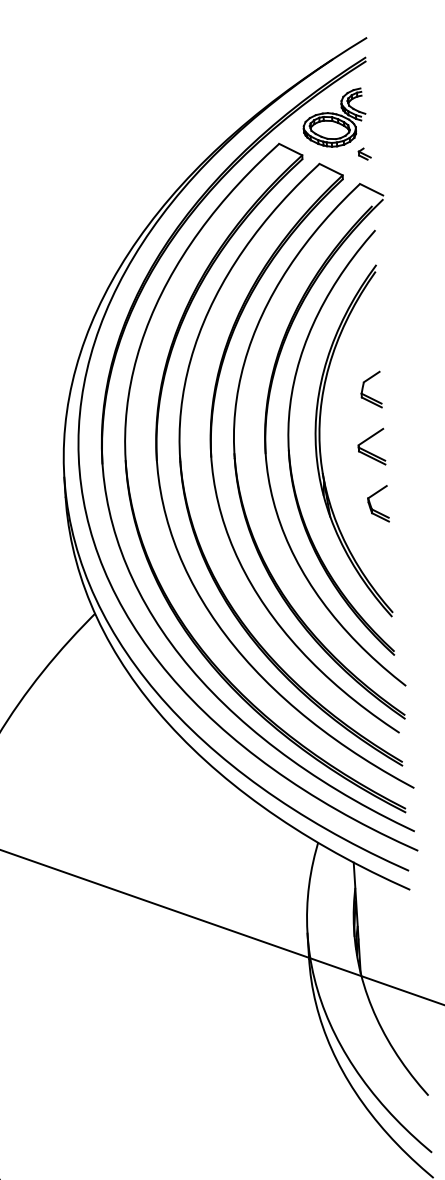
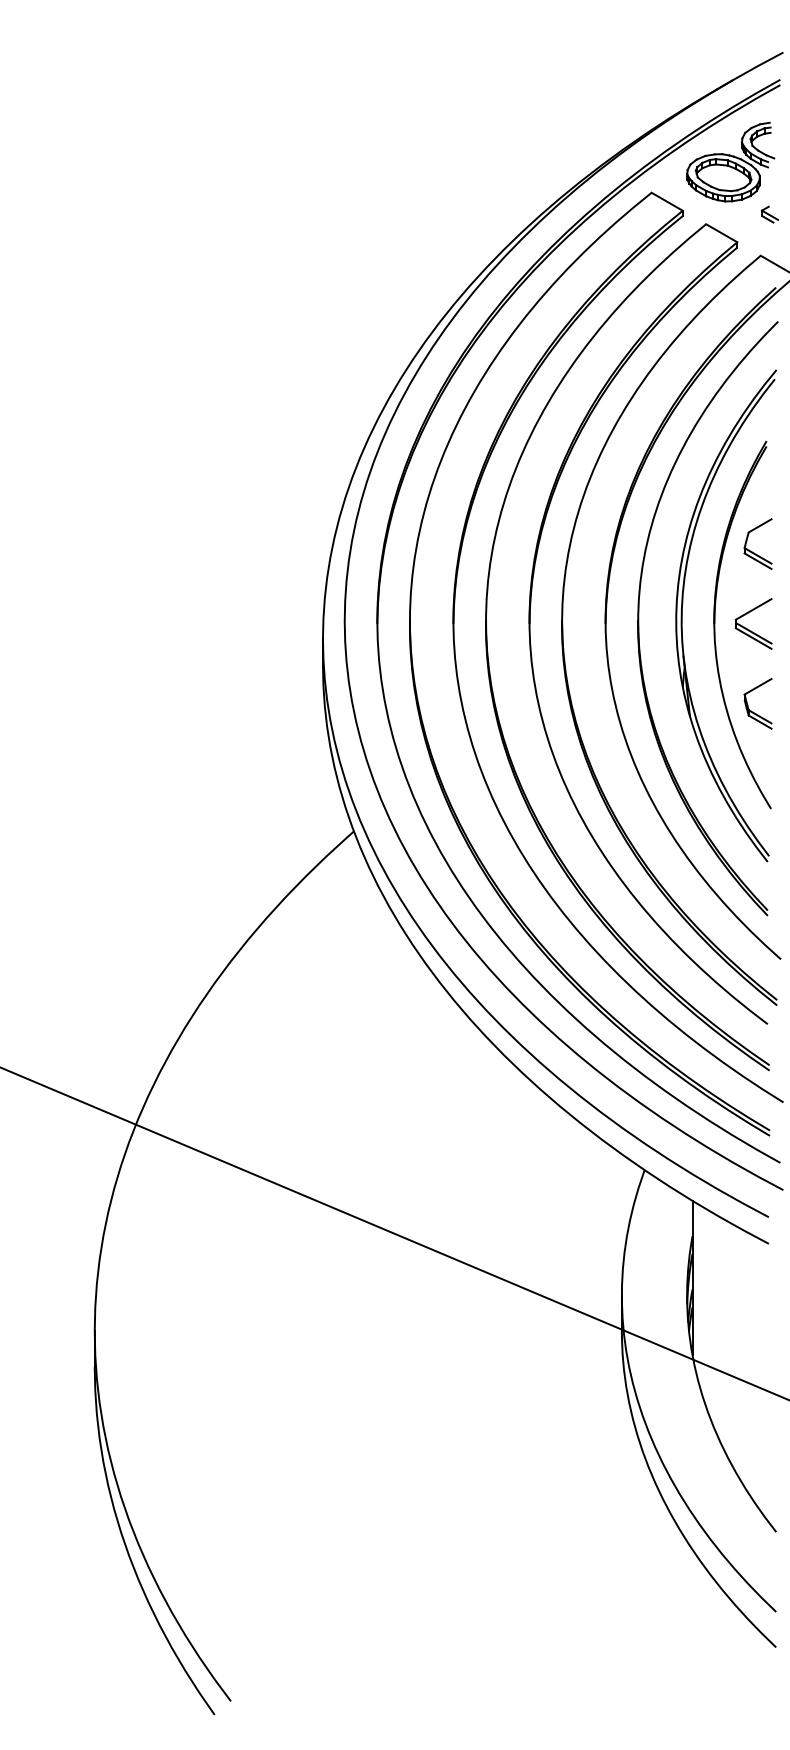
part: (344, 450) -> (715, 625), added

